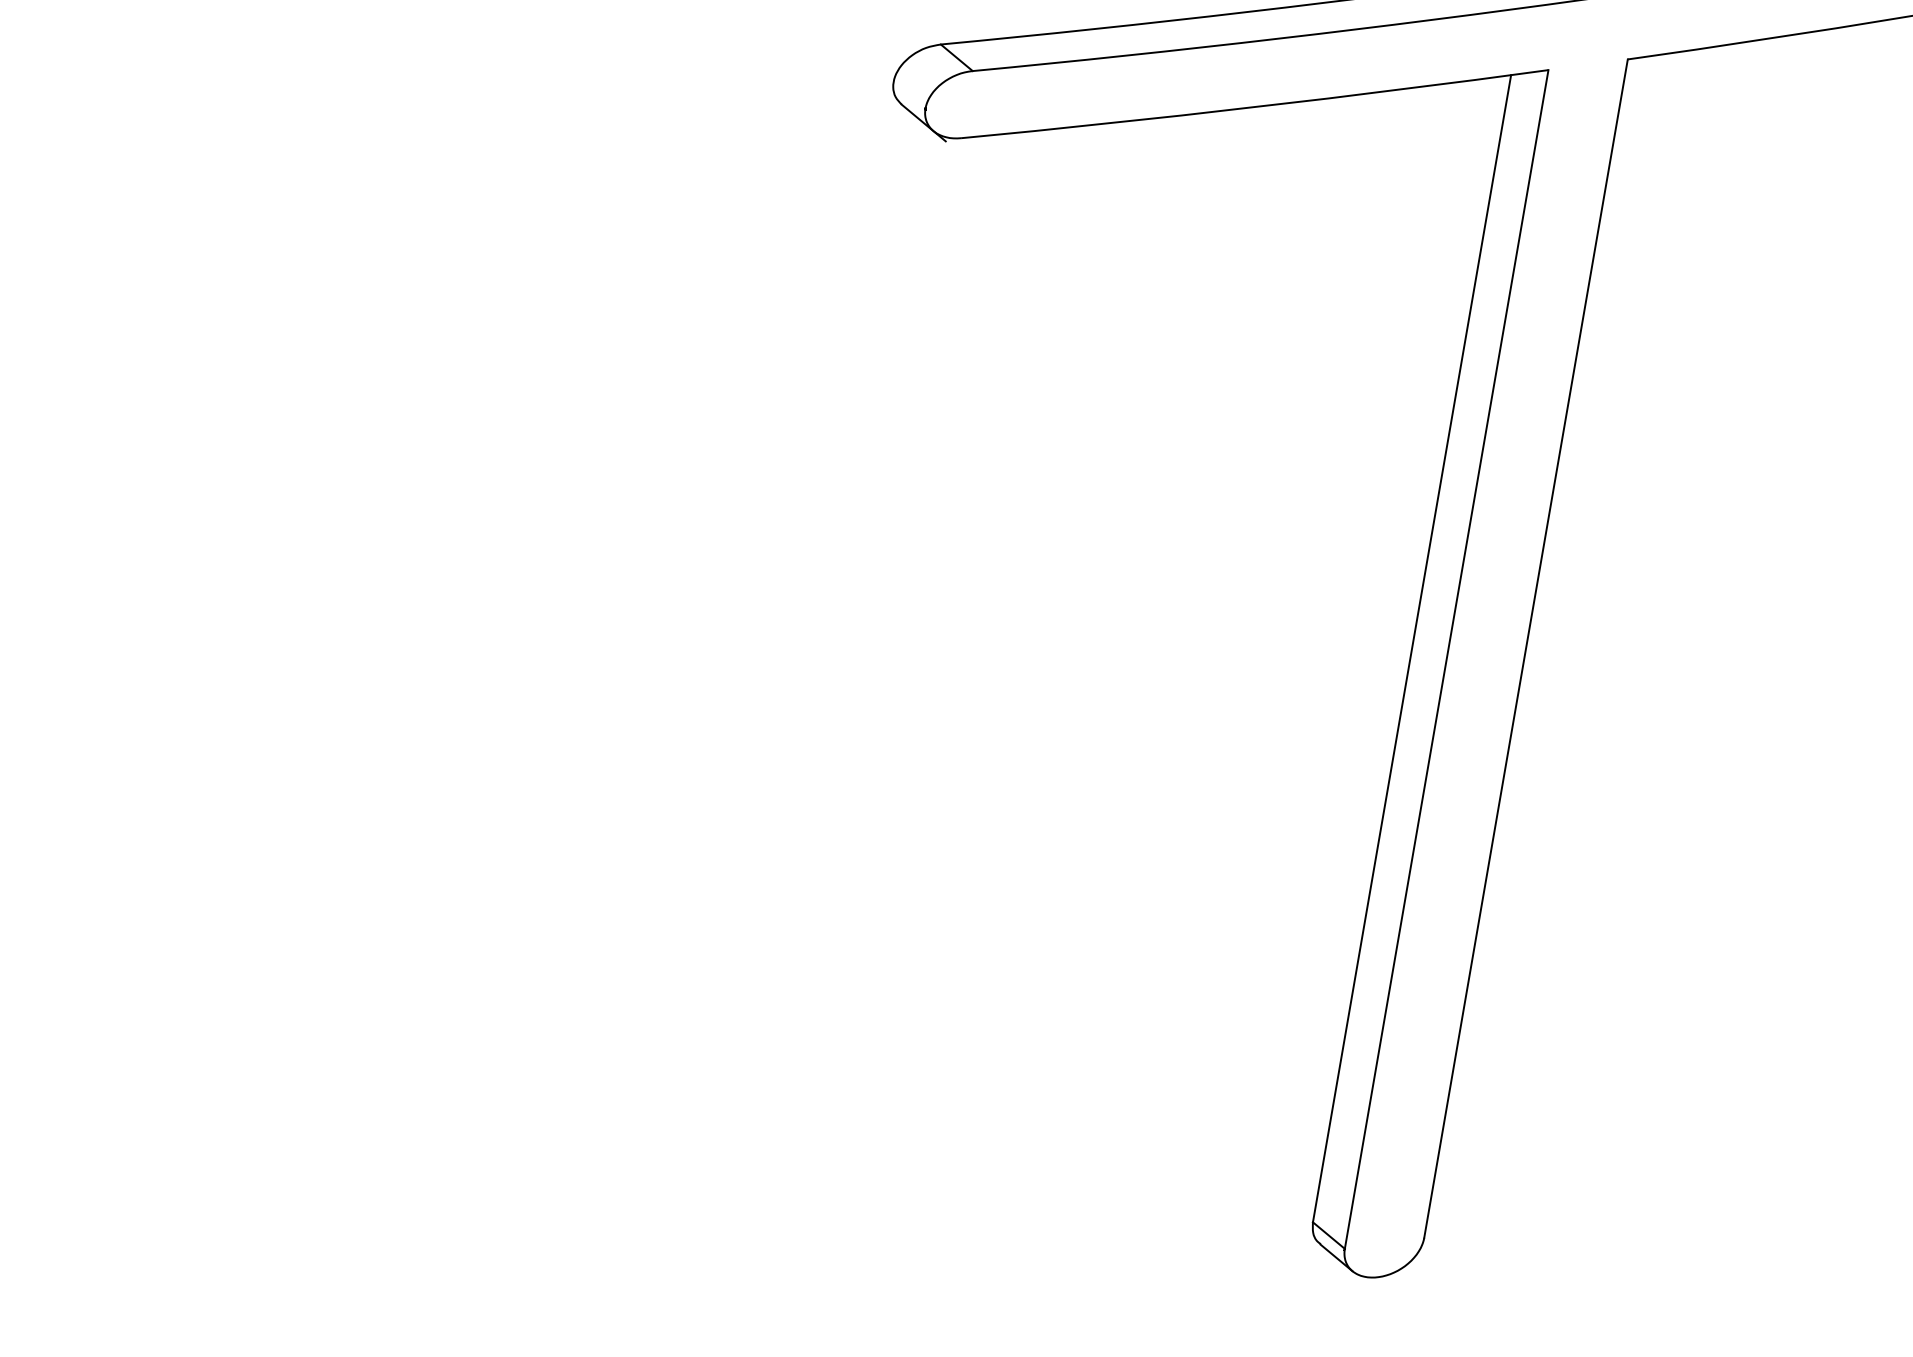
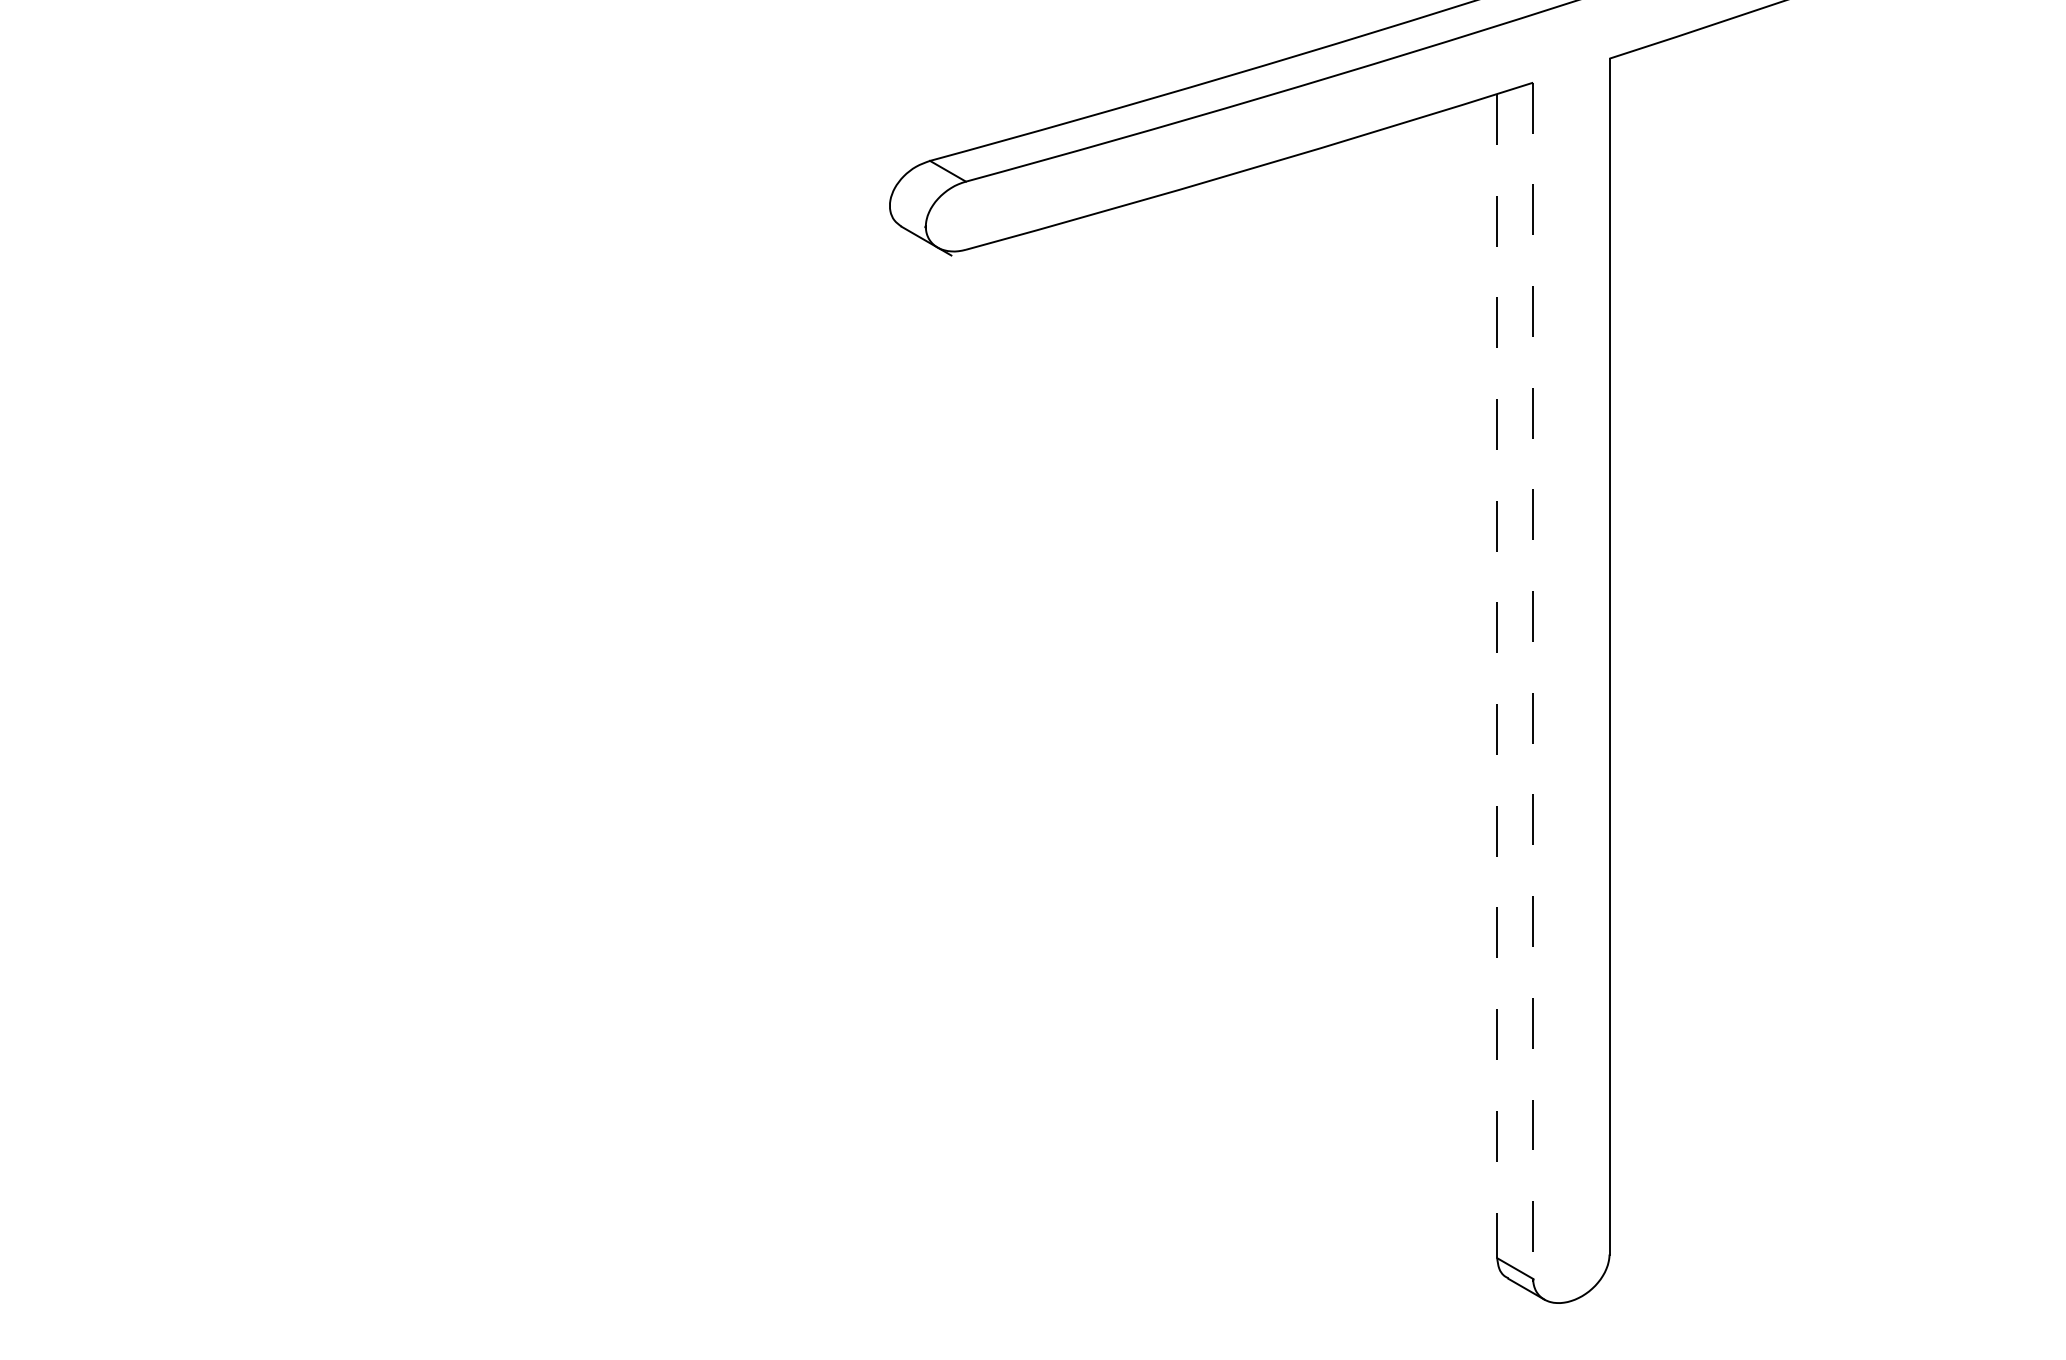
line: (1412, 649) -> (1497, 676), solid -> dashed
line: (1446, 660) -> (1533, 681), solid -> dashed

